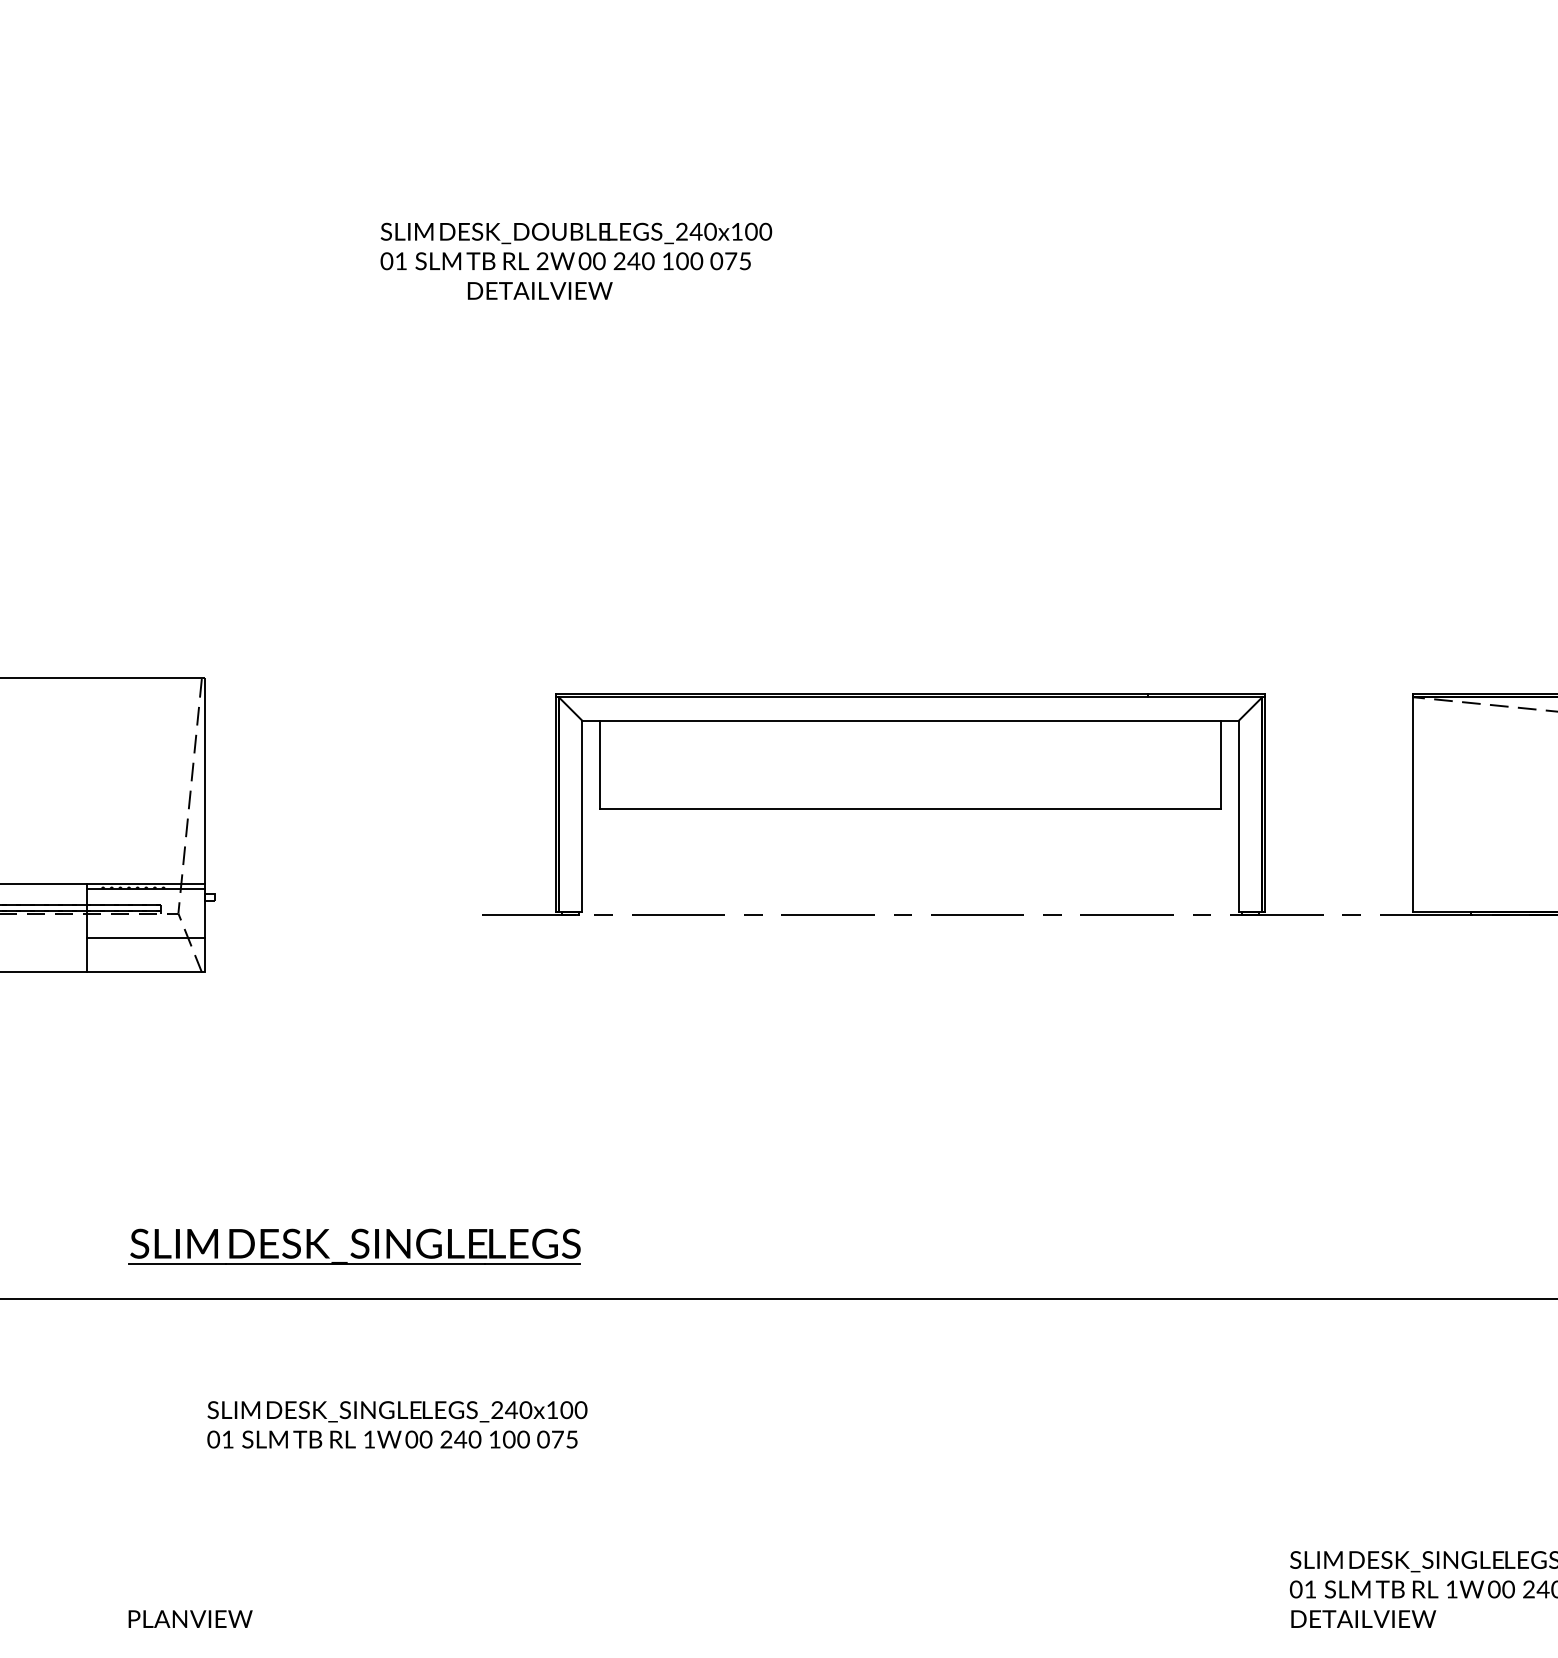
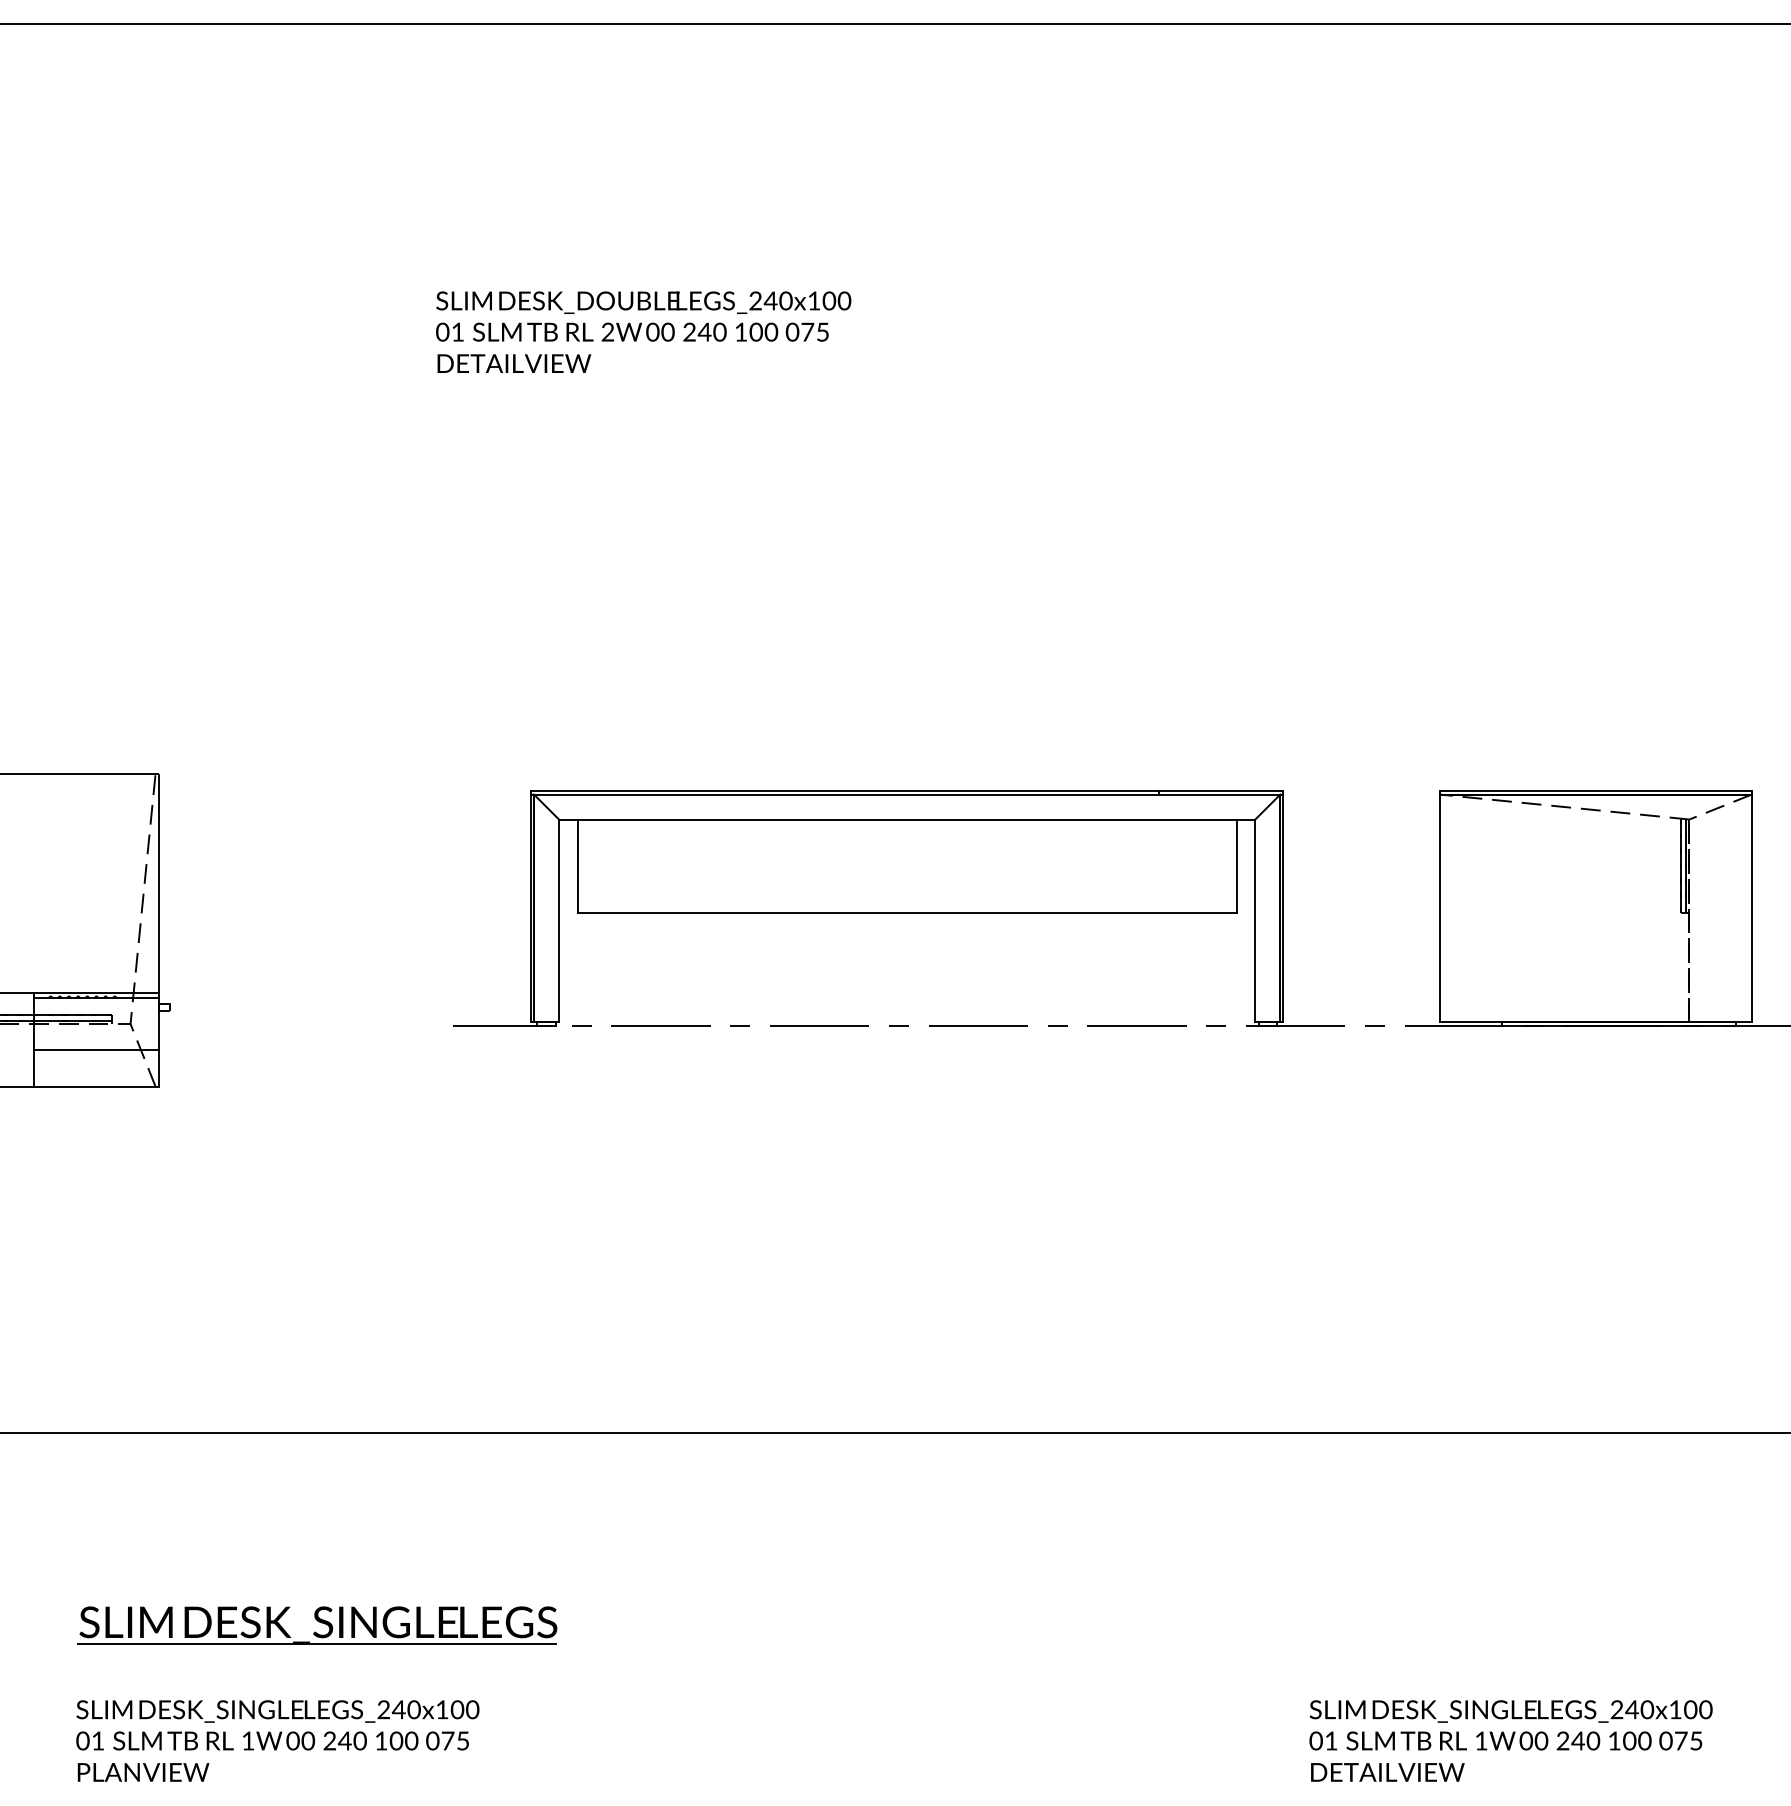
text: (576, 246) -> (643, 316), moved
part: (354, 1246) -> (317, 1625), moved
text: (397, 1424) -> (277, 1725), moved

